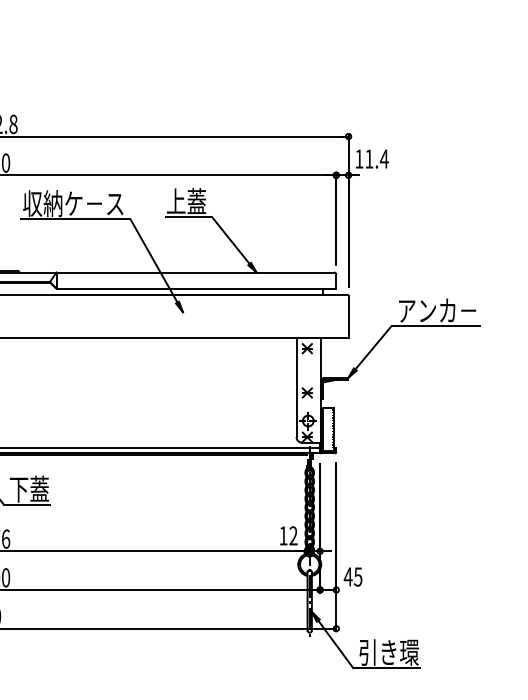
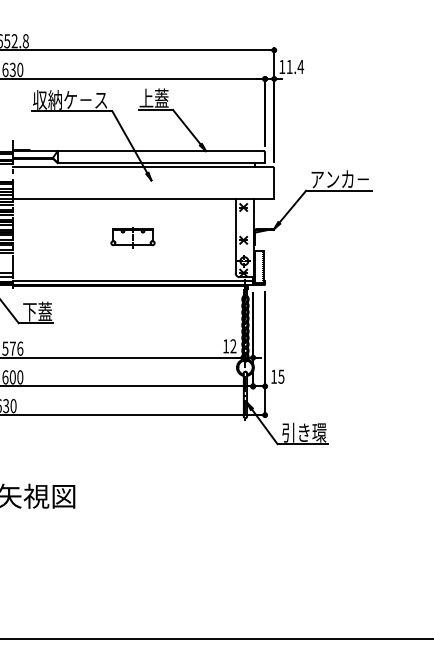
part: (157, 389) -> (132, 237), added
text: (347, 576) -> (273, 376), 45 -> 15

